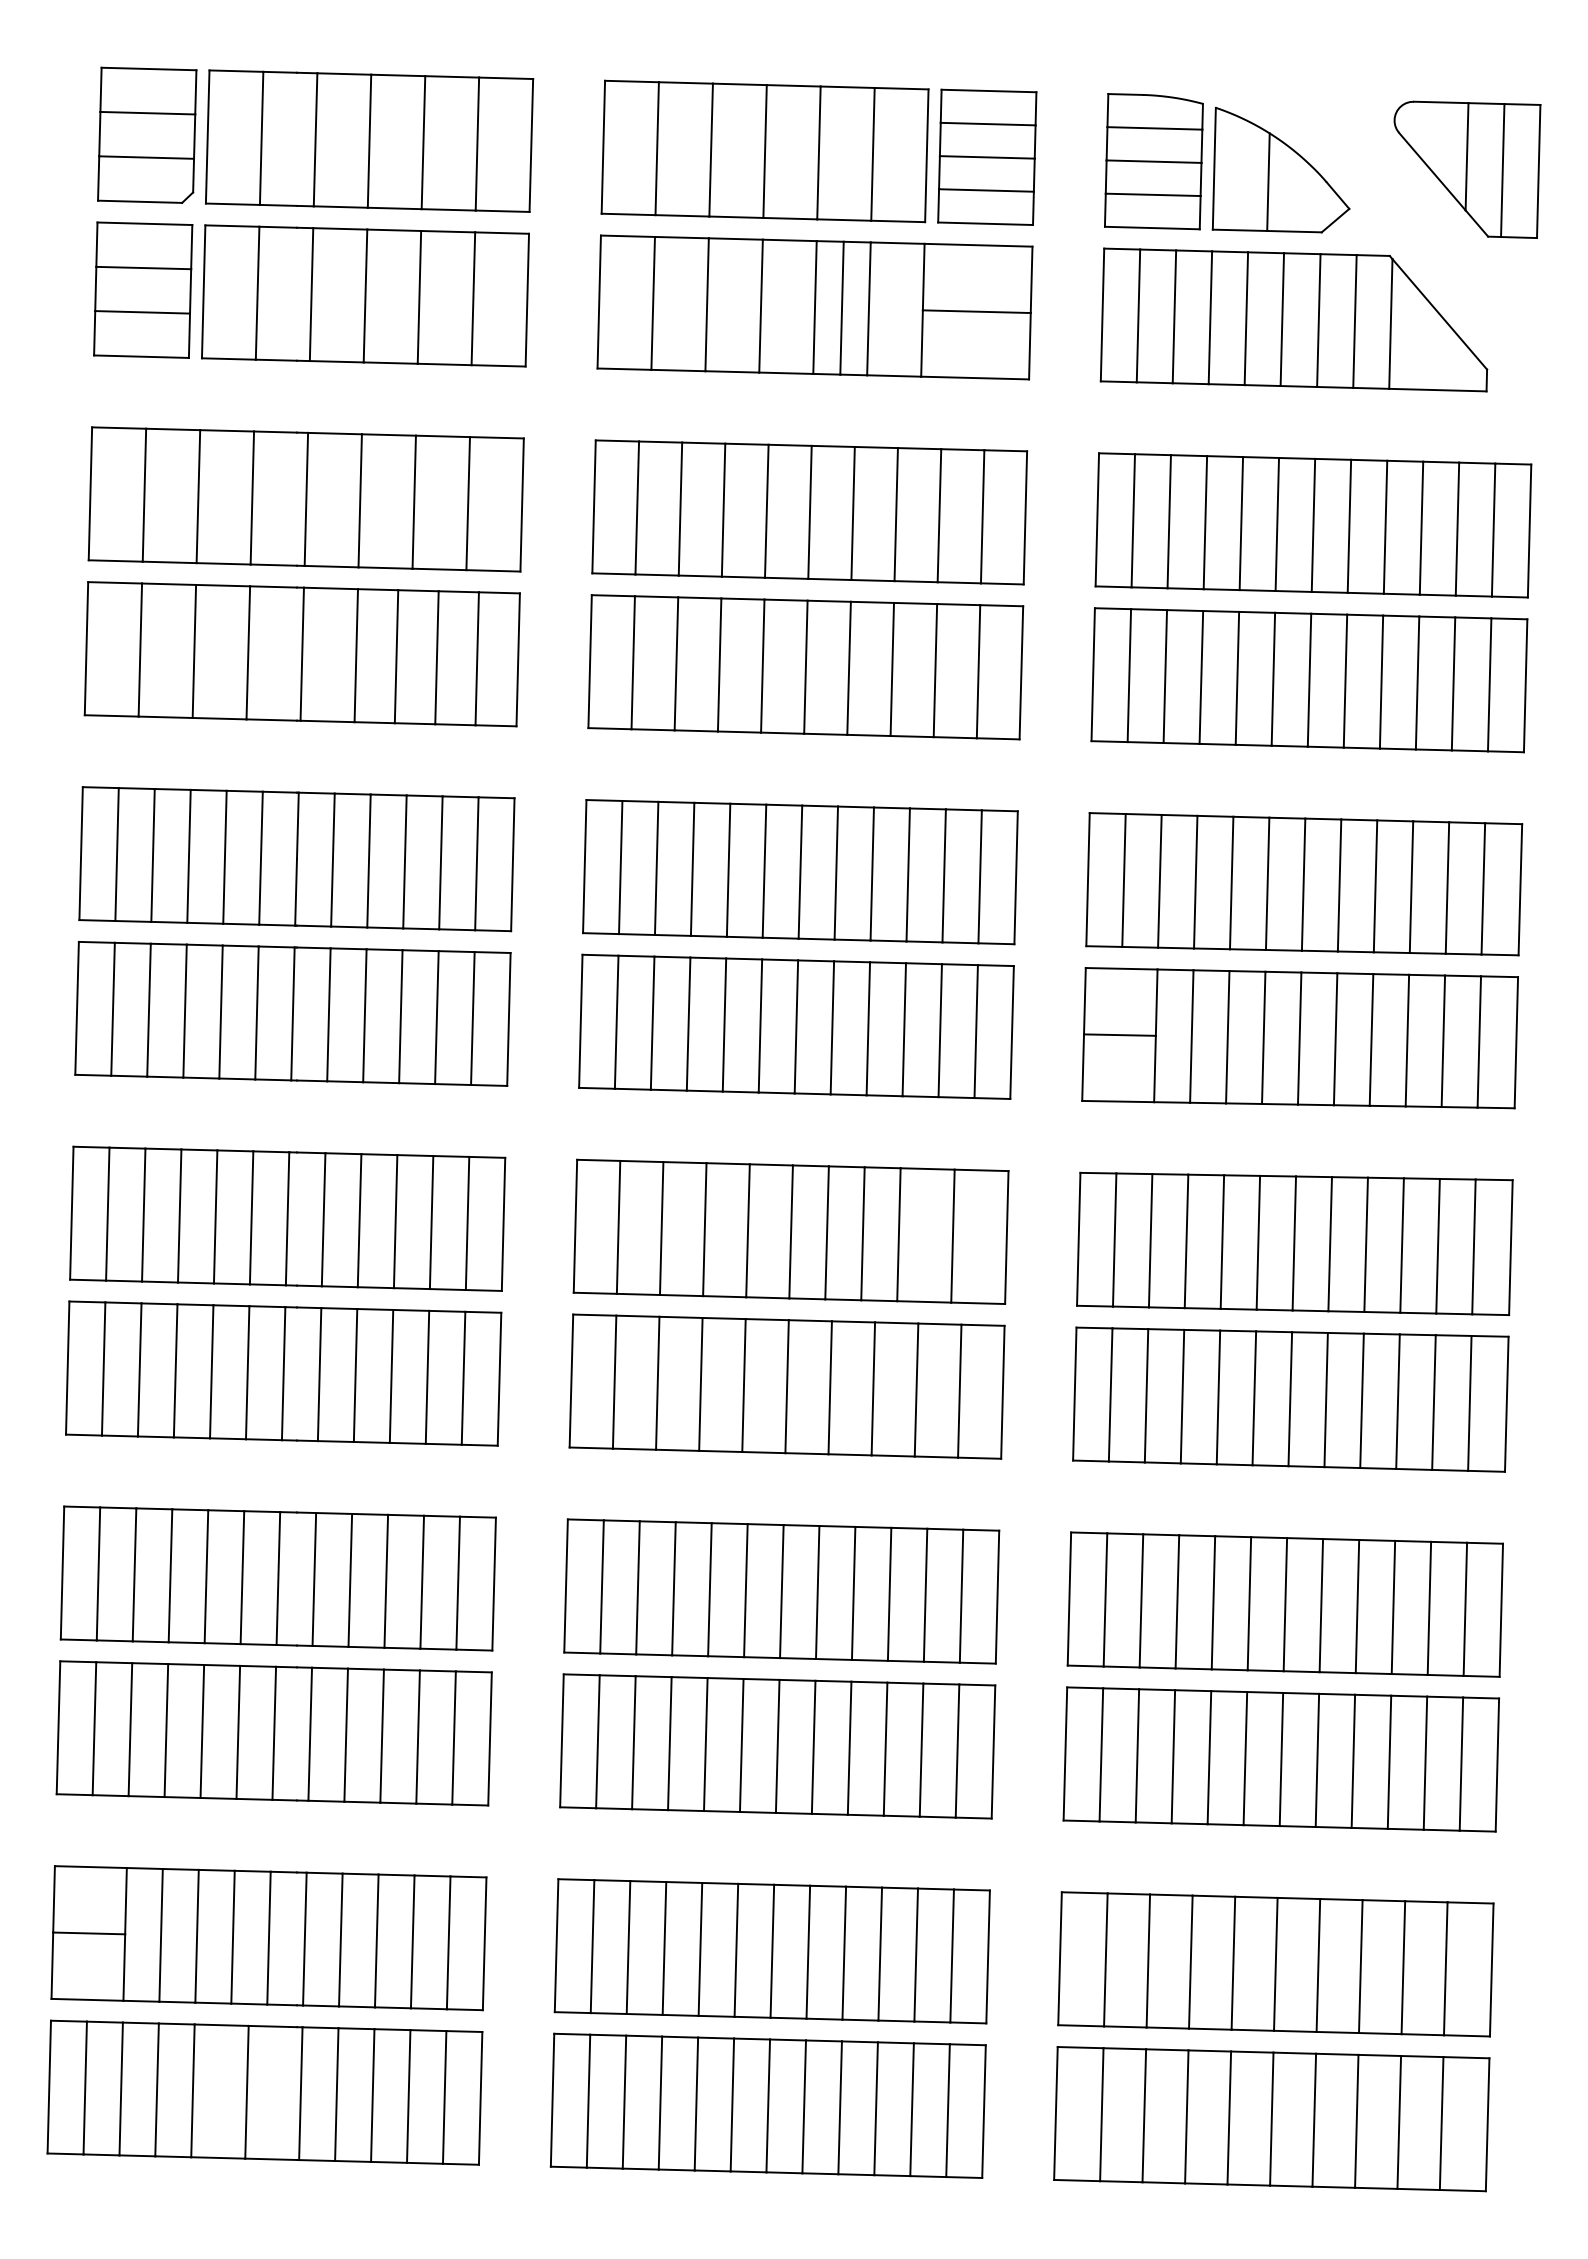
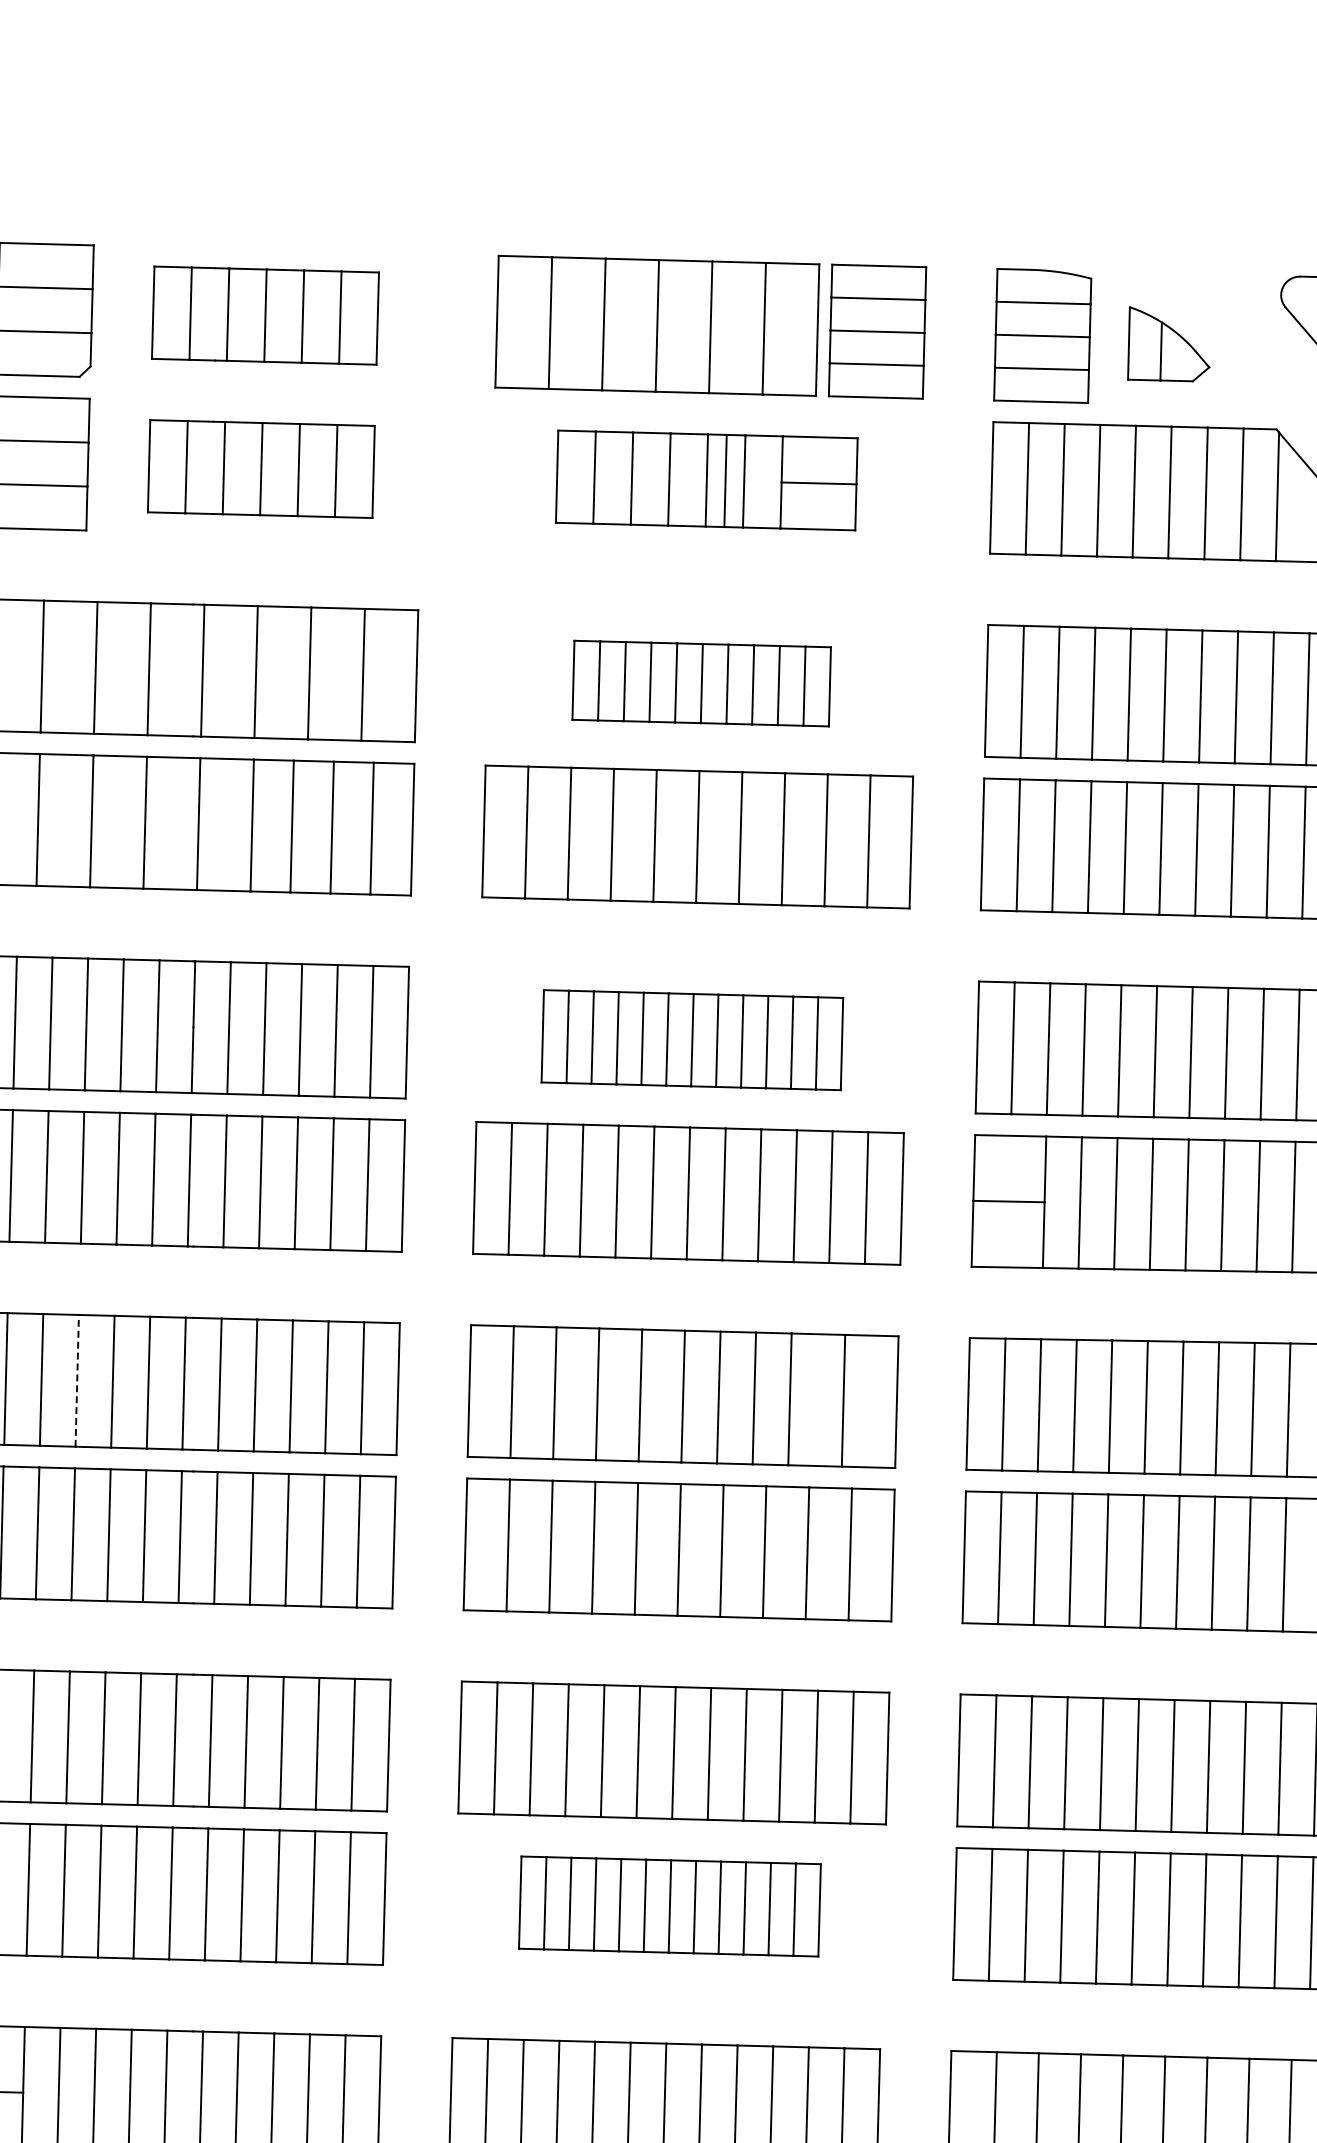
part: (369, 140) -> (265, 315), size x0.7
part: (1280, 169) -> (1168, 343), size x0.6
part: (365, 295) -> (261, 468), size x0.7
part: (814, 307) -> (706, 480), size x0.7
part: (809, 512) -> (701, 683), size x0.6
part: (800, 872) -> (692, 1040), size x0.7
line: (179, 1216) -> (77, 1381), solid -> dashed
part: (777, 1746) -> (669, 1906), size x0.7

